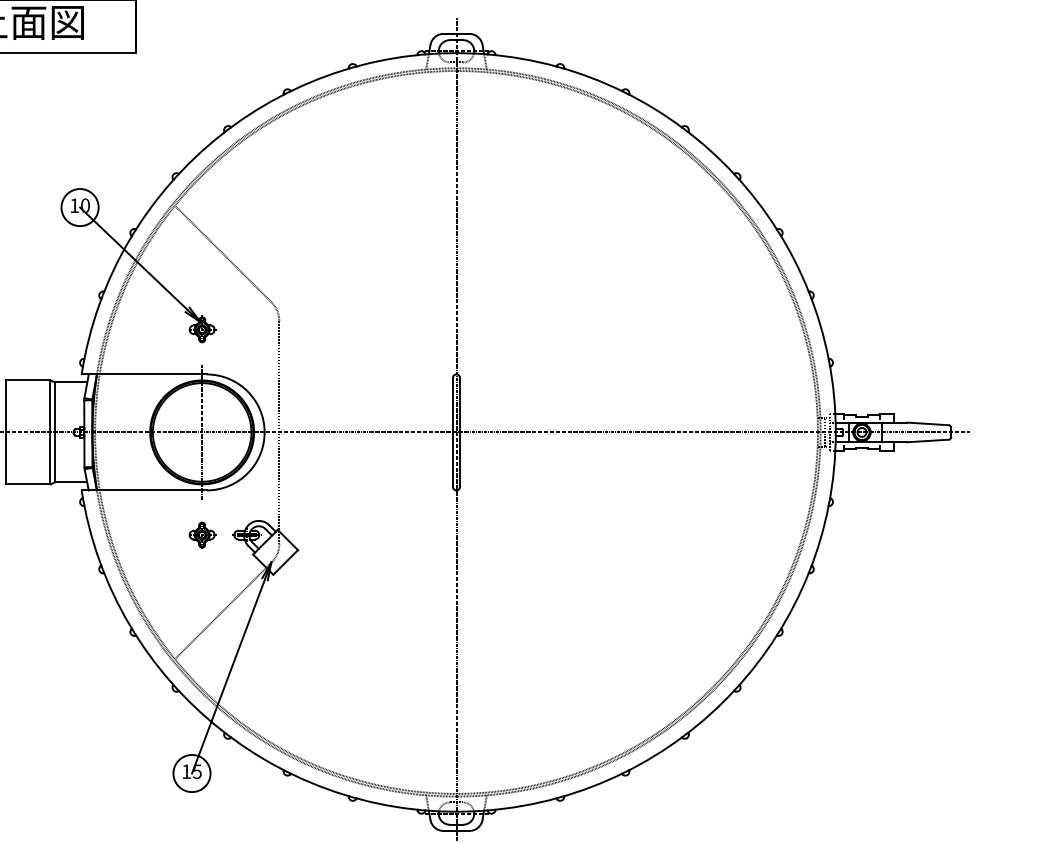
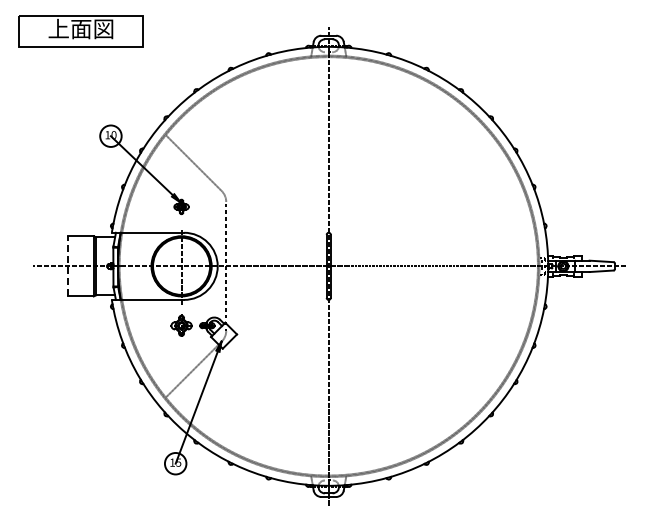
line: (5, 430) -> (67, 265), solid -> dashed
part: (202, 534) -> (181, 325), size x1.4

